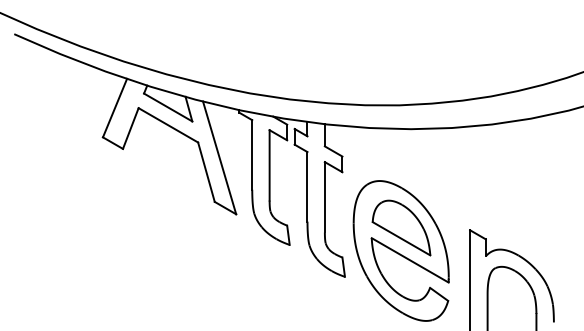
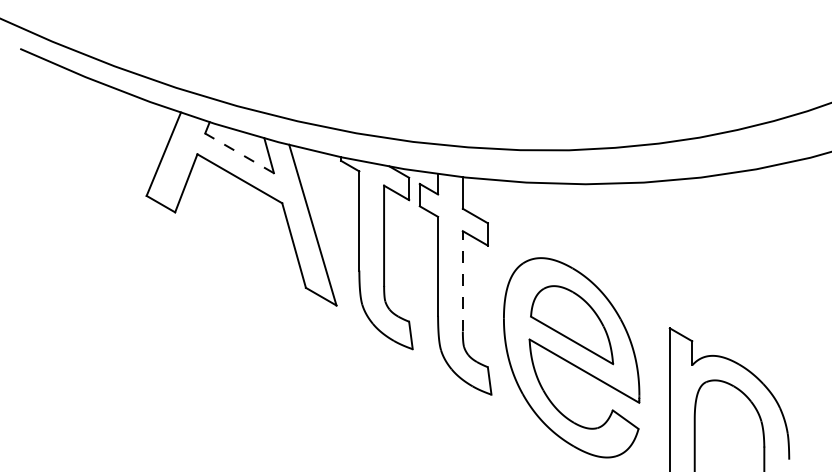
line: (168, 107) -> (240, 153), solid -> dashed
line: (324, 196) -> (462, 280), solid -> dashed

